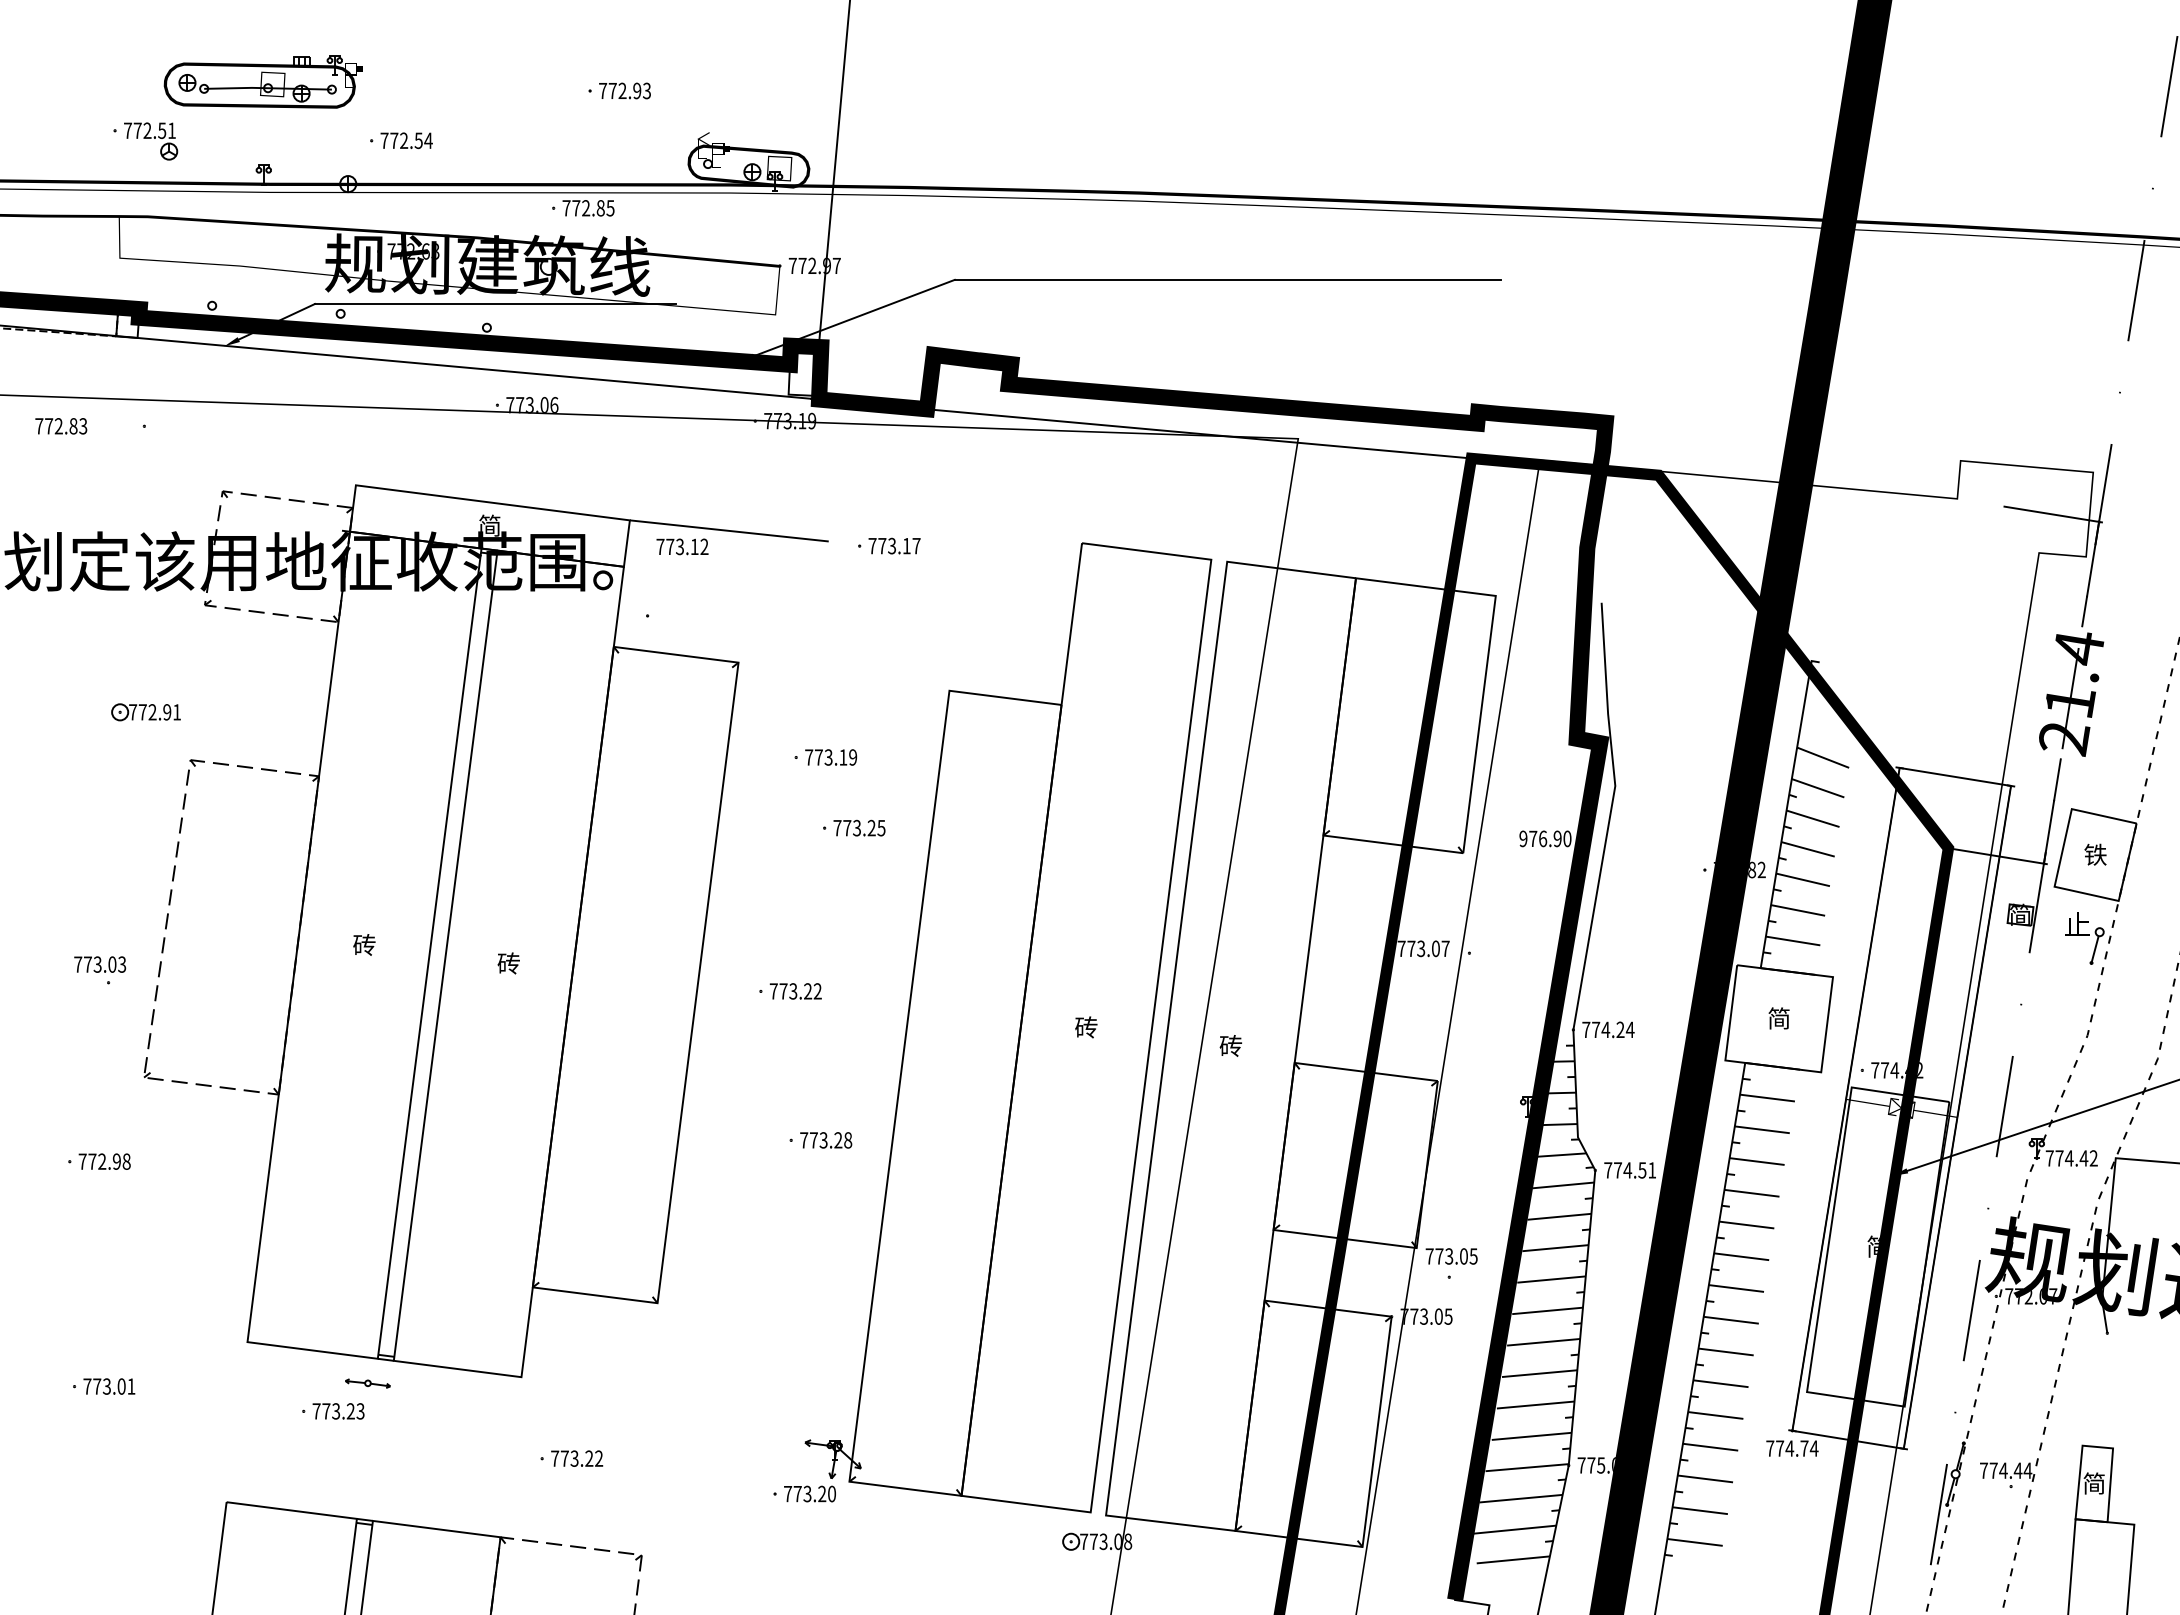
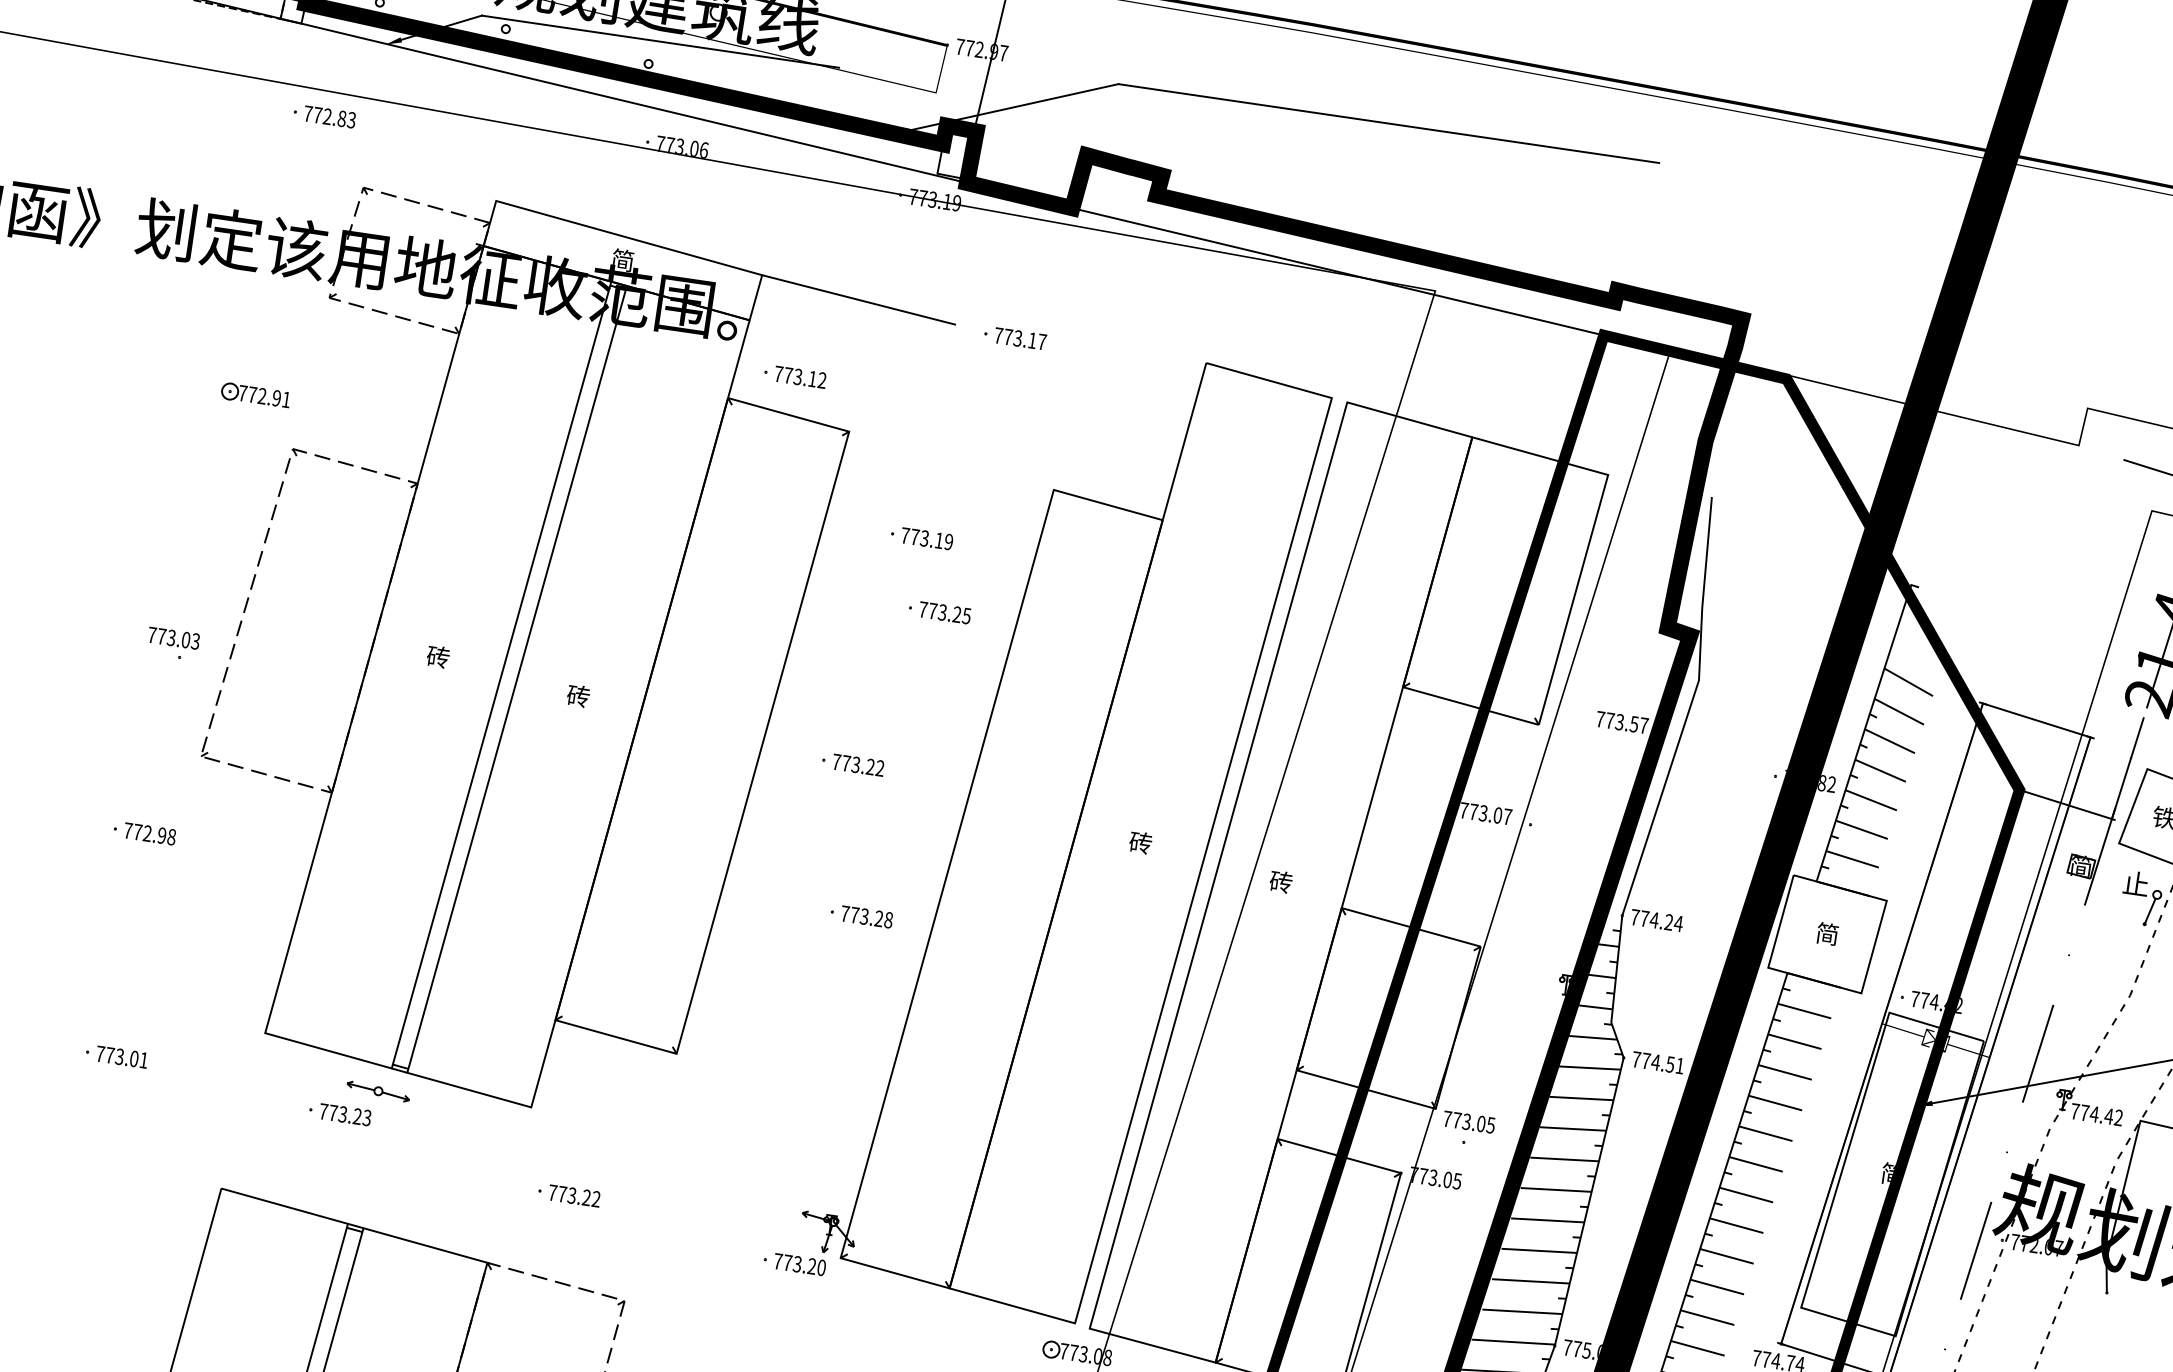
text: (61, 426) -> (330, 117), moved
text: (682, 546) -> (800, 376), moved
text: (1545, 838) -> (1622, 722), 976.90 -> 773.57
part: (367, 1383) -> (377, 1091), size x1.43

